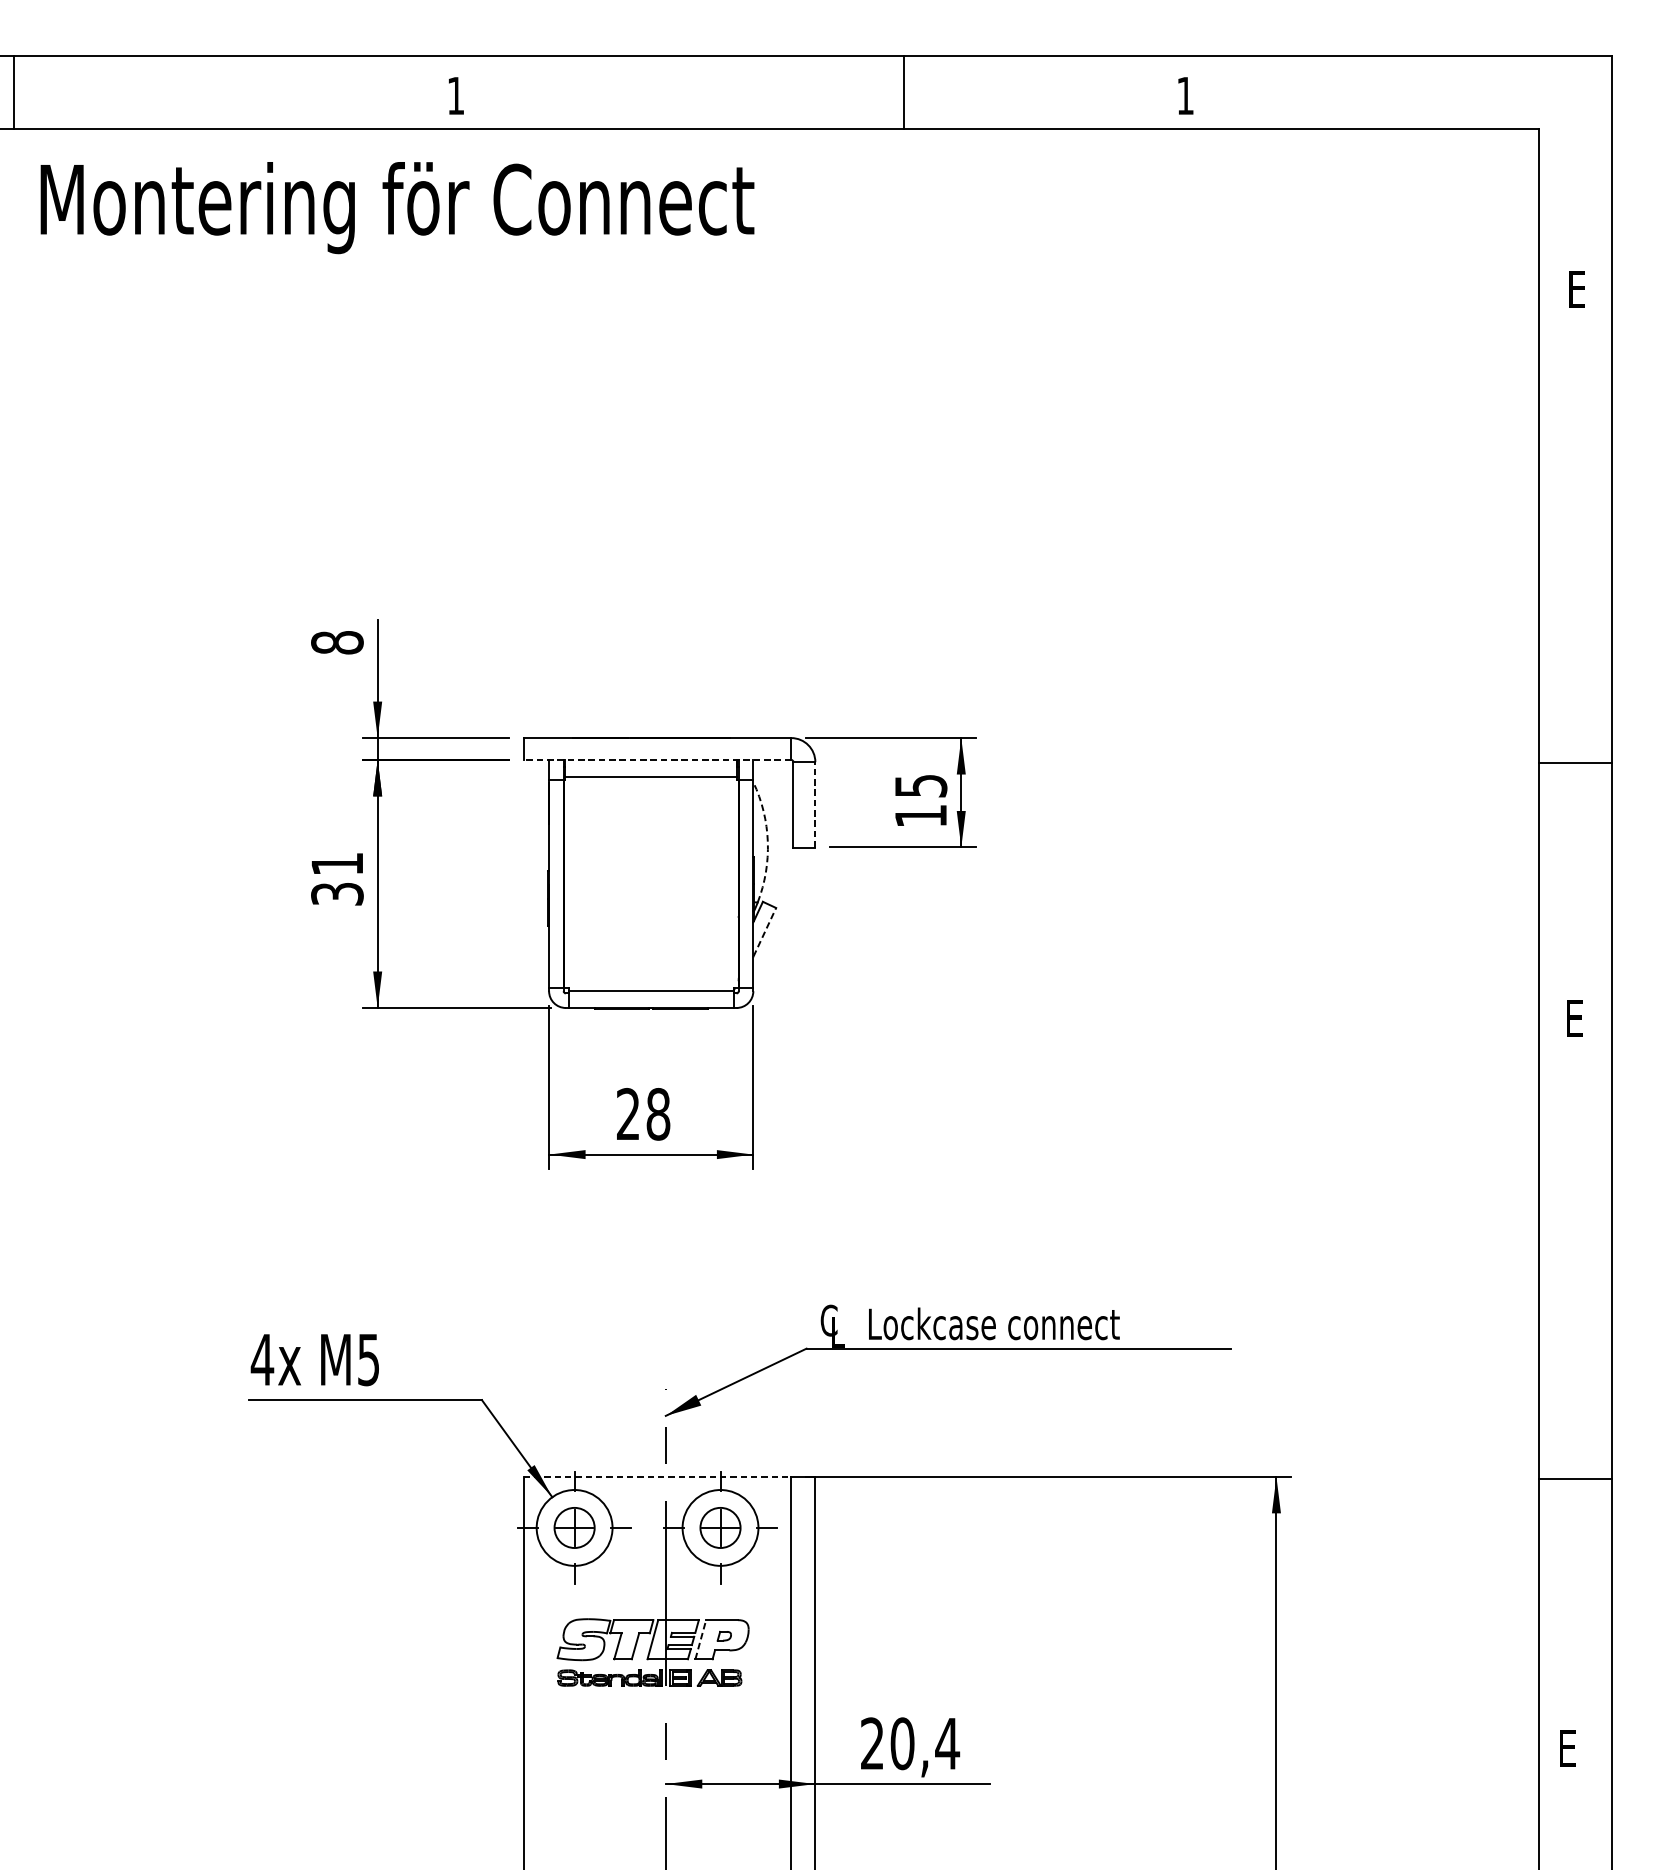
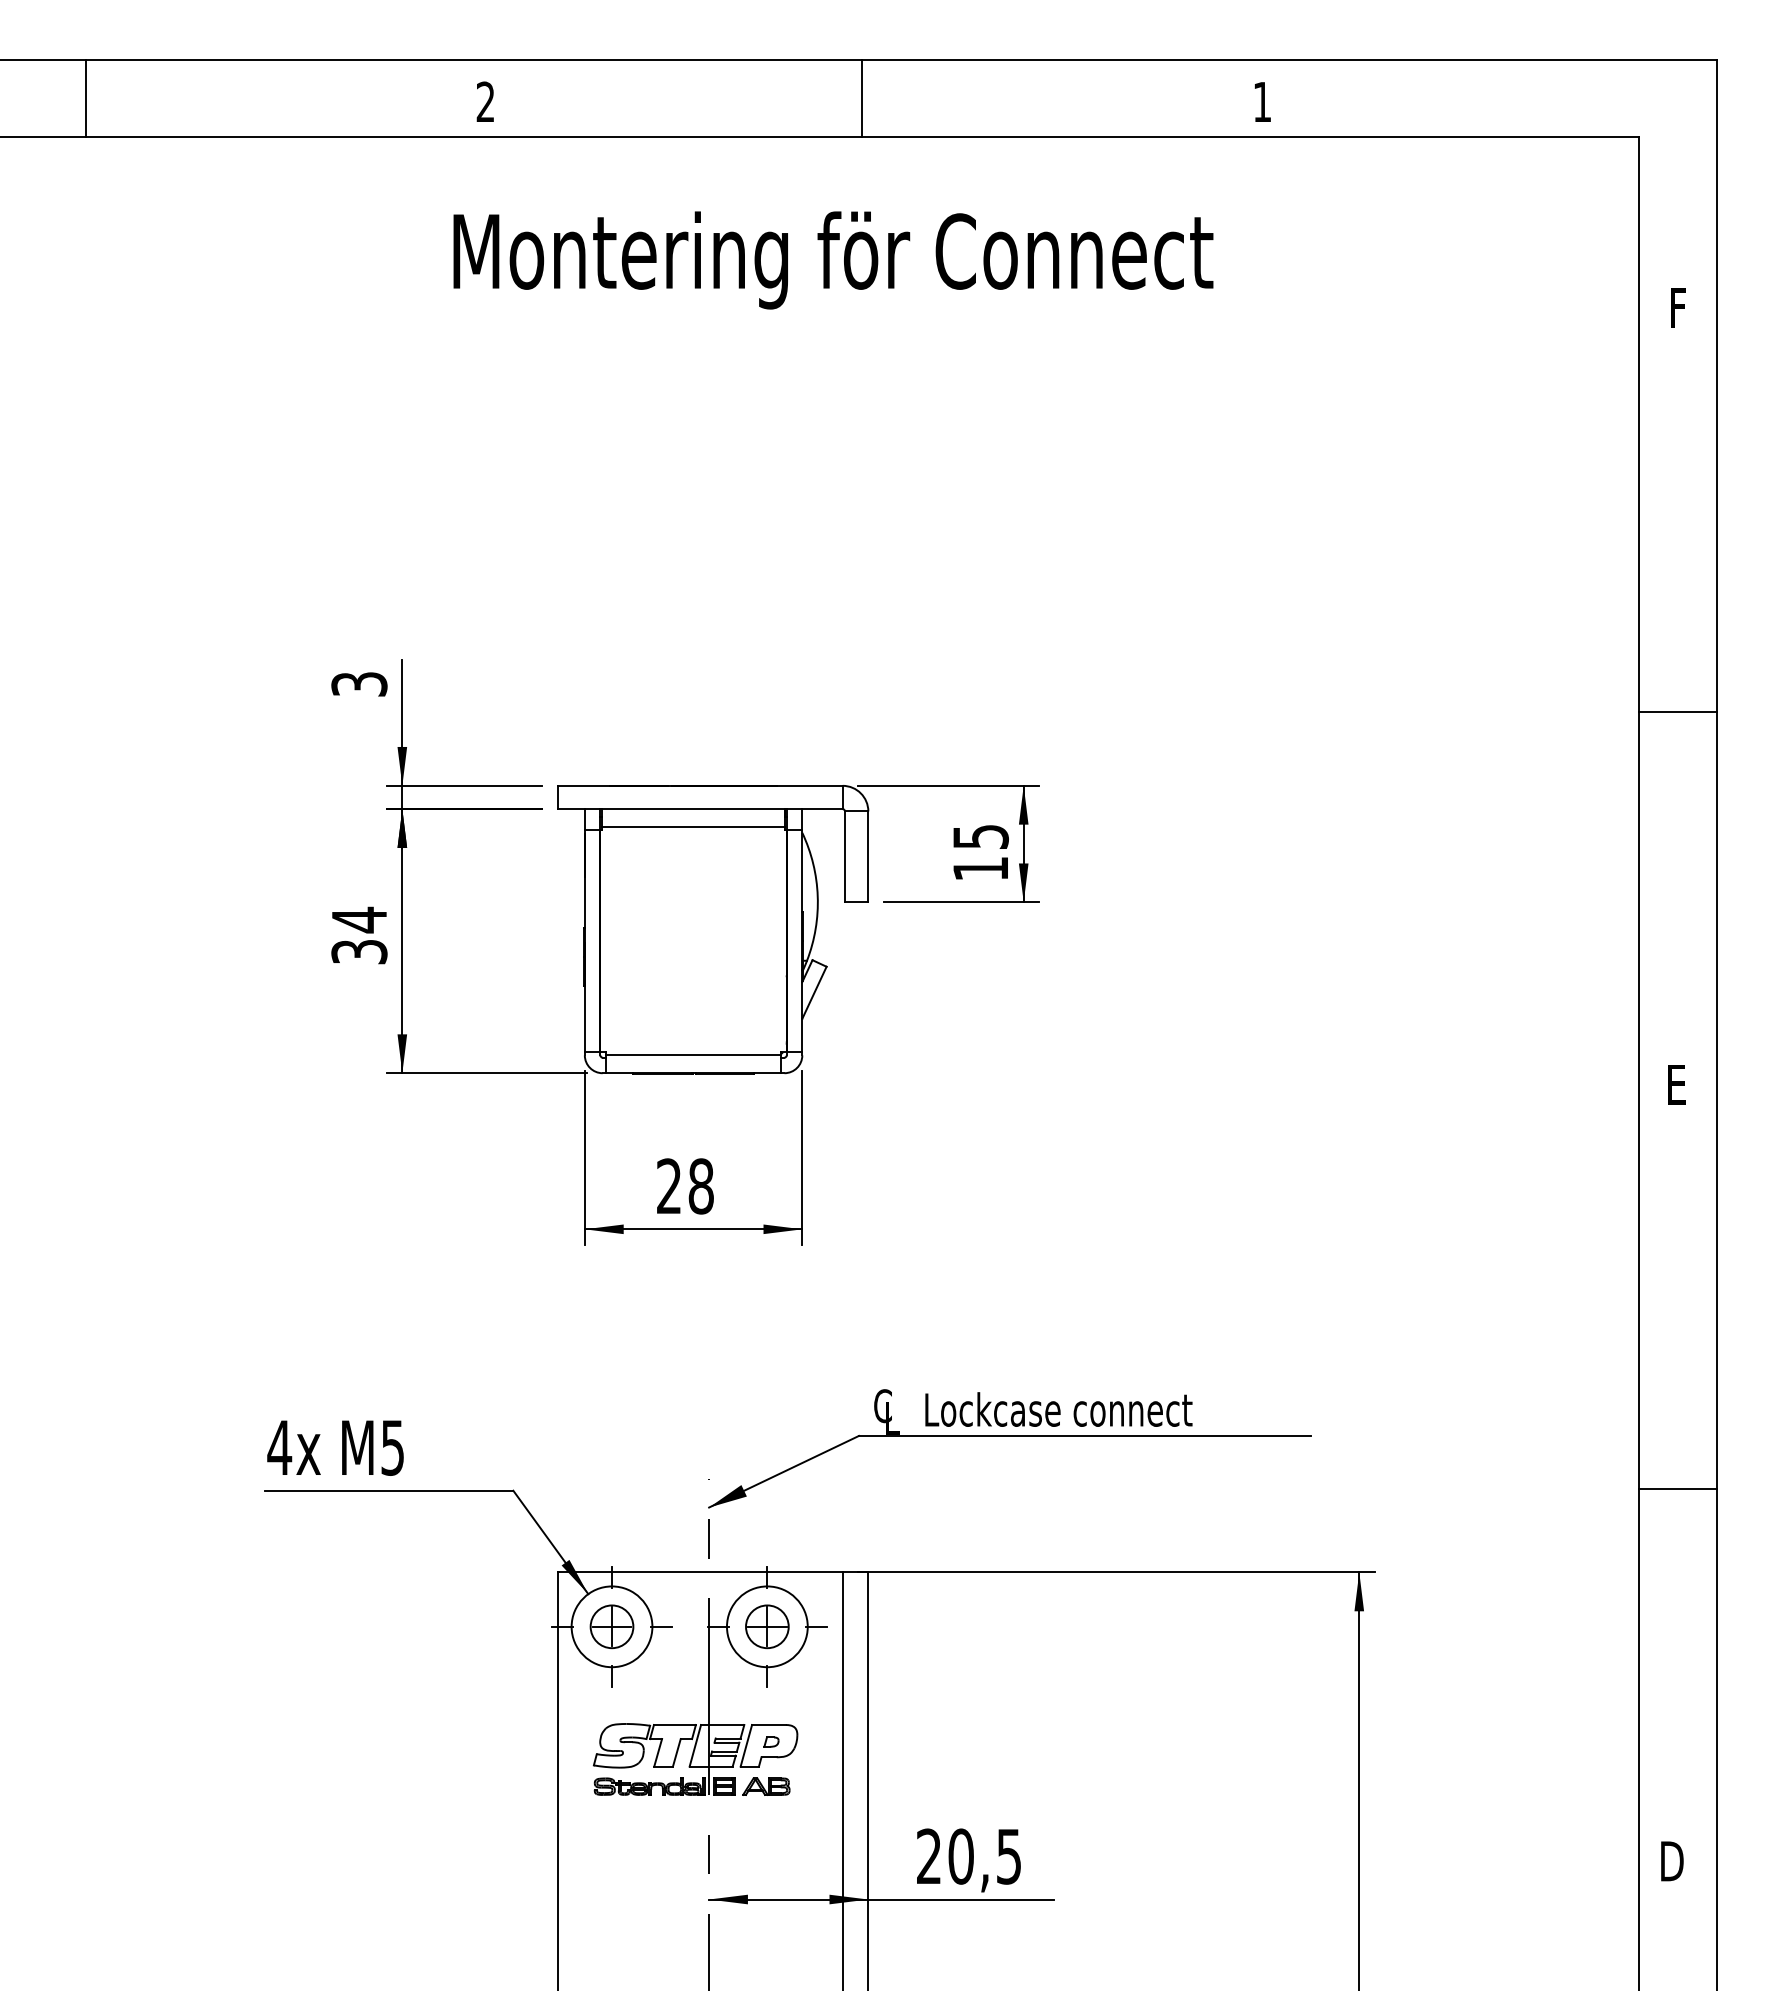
line: (13, 92) -> (85, 98), moved
line: (903, 92) -> (862, 98), moved
text: (455, 95) -> (485, 101), 1 -> 2
text: (397, 208) -> (833, 260), moved
text: (1579, 288) -> (1681, 307), E -> F
text: (337, 641) -> (359, 683), 8 -> 3
line: (657, 760) -> (700, 809), dashed -> solid
line: (1575, 763) -> (1677, 712), moved
line: (815, 804) -> (868, 856), dashed -> solid
arc: (767, 842) -> (817, 896), dashed -> solid
text: (337, 863) -> (359, 919), 31 -> 34
line: (764, 932) -> (814, 992), dashed -> solid
line: (657, 1476) -> (700, 1572), dashed -> solid
line: (1575, 1478) -> (1677, 1488), moved
line: (700, 1639) -> (746, 1745), dashed -> solid
text: (946, 1743) -> (1008, 1856), 20,4 -> 20,5
text: (1570, 1748) -> (1672, 1861), E -> D

